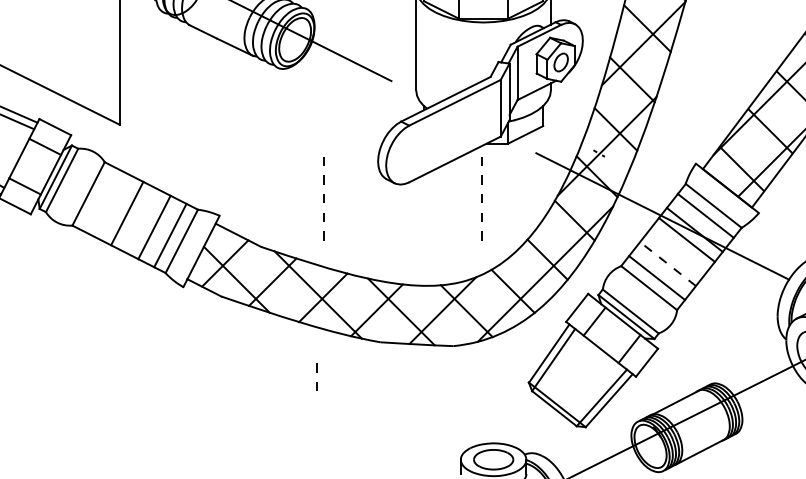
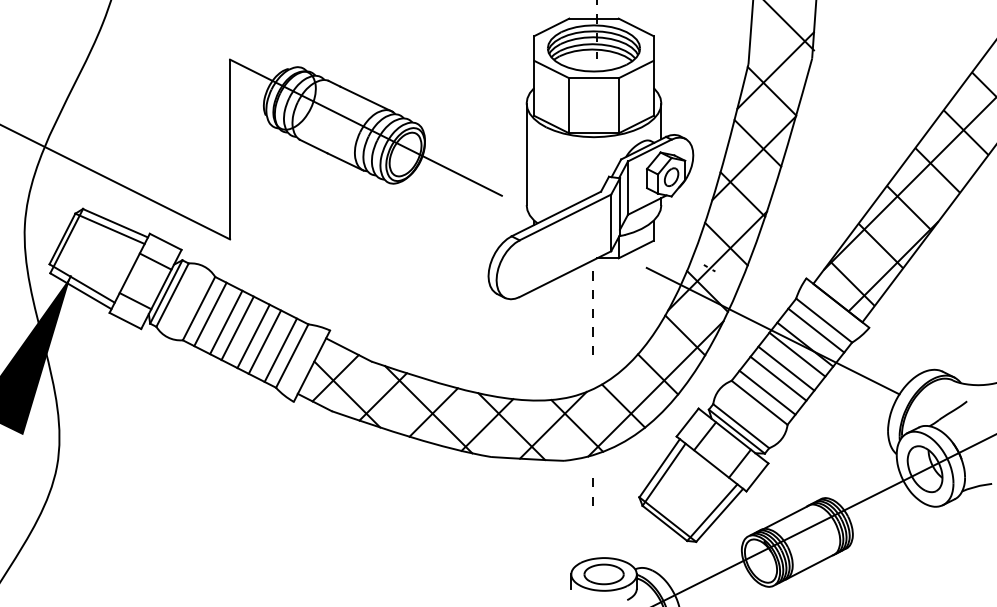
line: (324, 197) -> (434, 312), removed
line: (100, 199) -> (210, 314), added
line: (116, 207) -> (226, 322), added
line: (143, 221) -> (253, 336), added
line: (676, 253) -> (786, 368), added
line: (668, 263) -> (778, 378), dashed -> solid
line: (317, 371) -> (592, 486), moved

